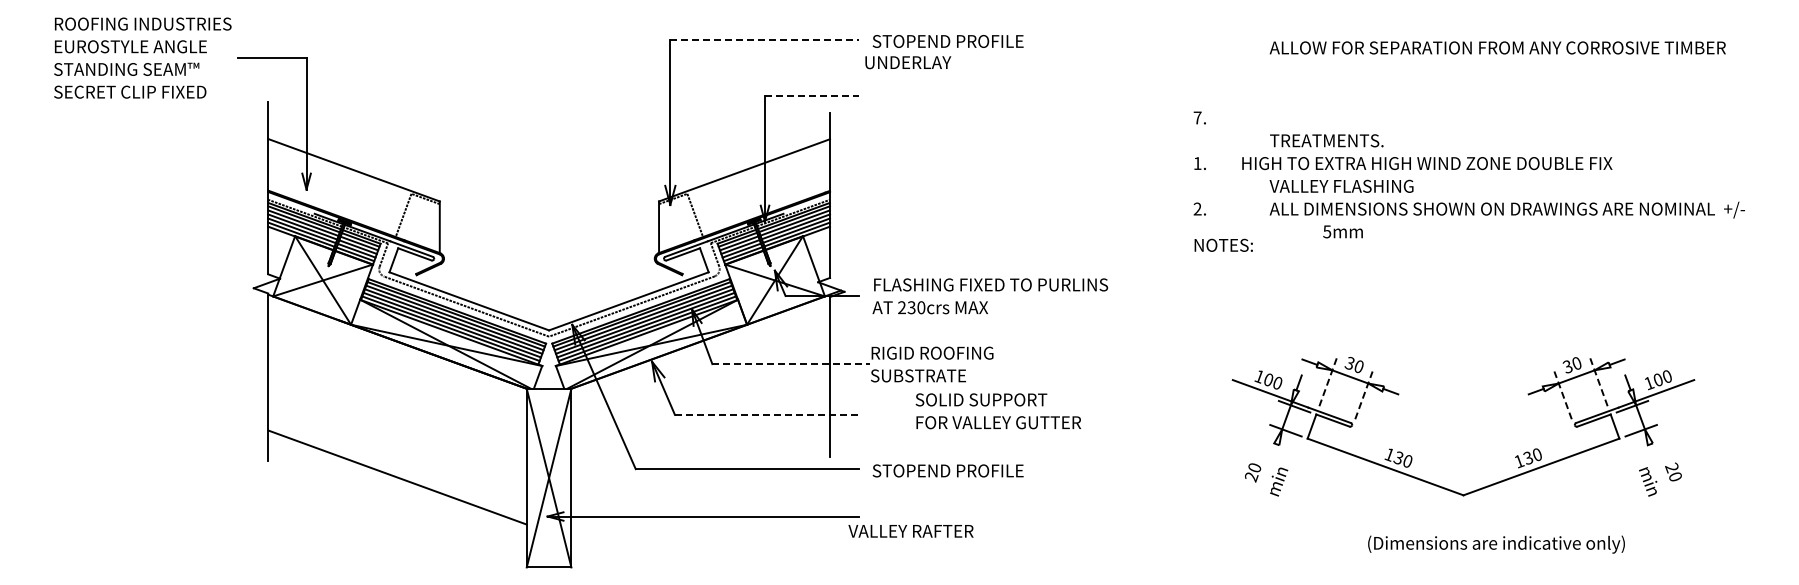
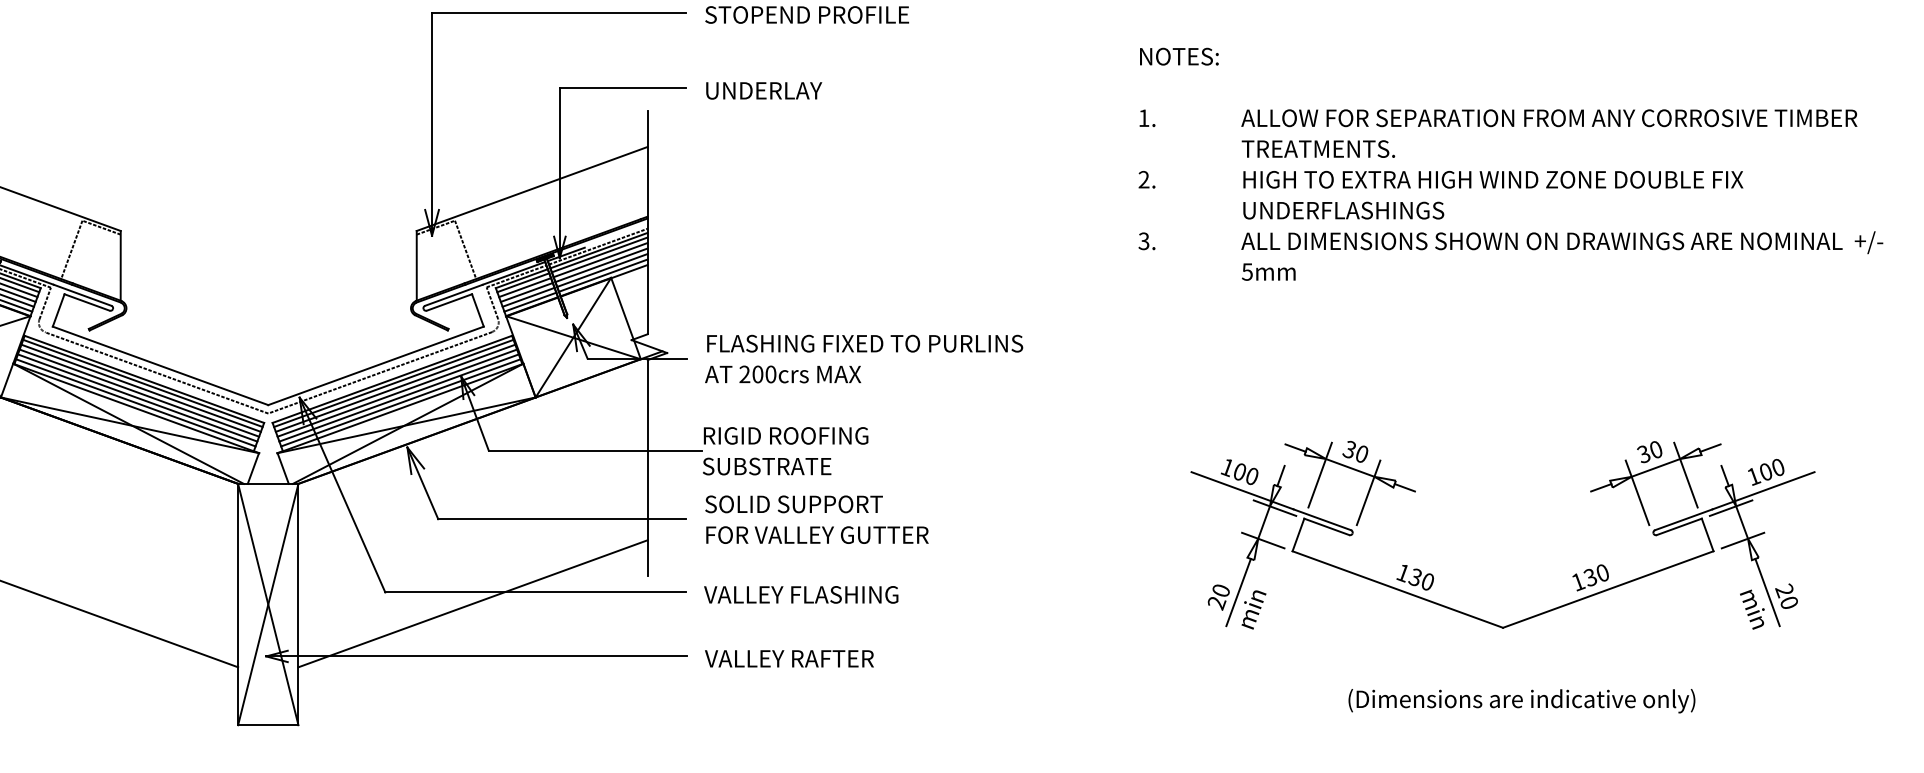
line: (765, 39) -> (560, 12), dashed -> solid
text: (1497, 47) -> (1548, 117), moved
text: (908, 62) -> (764, 90), moved
line: (811, 95) -> (622, 87), dashed -> solid
text: (1197, 117) -> (1143, 117), 7. -> 1.
text: (1197, 163) -> (1143, 179), 1. -> 2.
text: (1427, 163) -> (1493, 179), moved
text: (1344, 185) -> (1342, 209), VALLEY FLASHING -> UNDERFLASHINGS
text: (1197, 209) -> (1143, 241), 2. -> 3.
text: (1342, 231) -> (1268, 271), moved
text: (1223, 244) -> (1178, 55), moved
text: (911, 307) -> (757, 374), 230crs -> 200crs
line: (791, 364) -> (595, 451), dashed -> solid
line: (1328, 381) -> (1320, 474), dashed -> solid
line: (1598, 381) -> (1685, 474), dashed -> solid
line: (1364, 394) -> (1369, 491), dashed -> solid
line: (1562, 394) -> (1636, 491), dashed -> solid
text: (997, 411) -> (815, 520), moved
line: (766, 414) -> (561, 518), dashed -> solid
line: (1267, 469) -> (1238, 592), added
line: (1659, 469) -> (1767, 592), added
text: (947, 470) -> (806, 594), STOPEND PROFILE -> VALLEY FLASHING
line: (700, 477) -> (472, 603), added
text: (910, 531) -> (788, 659), moved
text: (1496, 544) -> (1521, 700), moved

